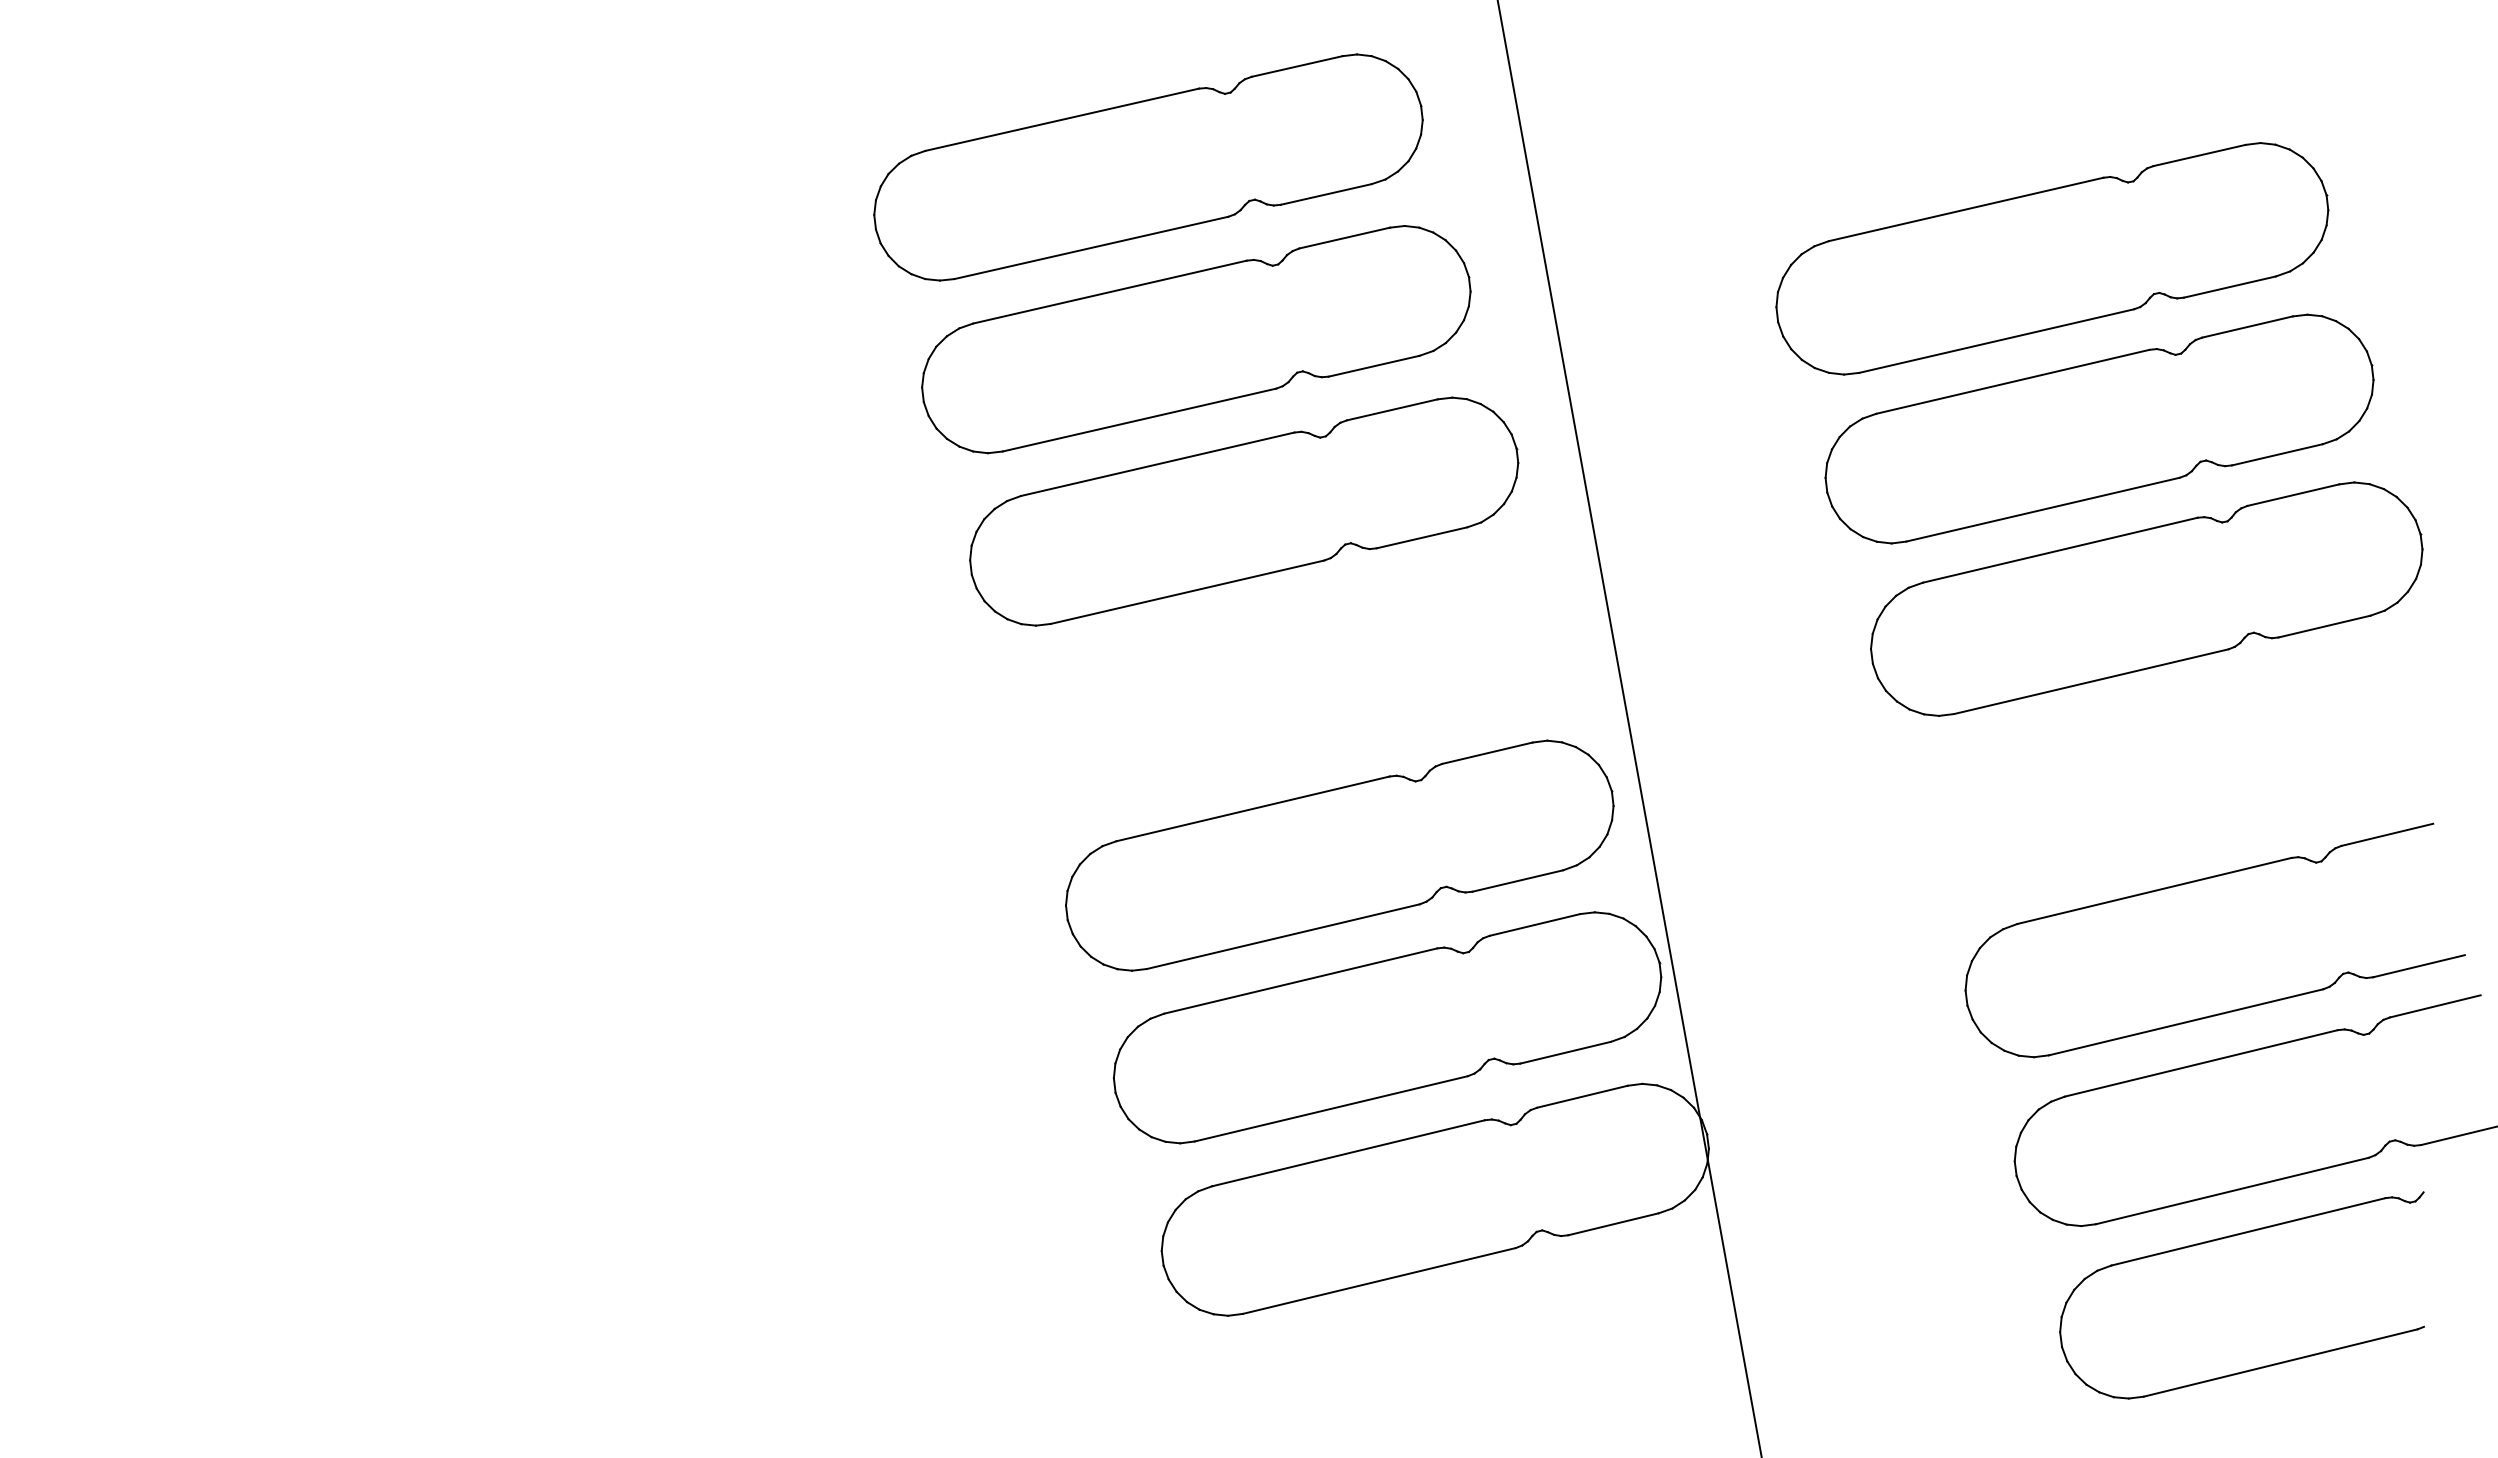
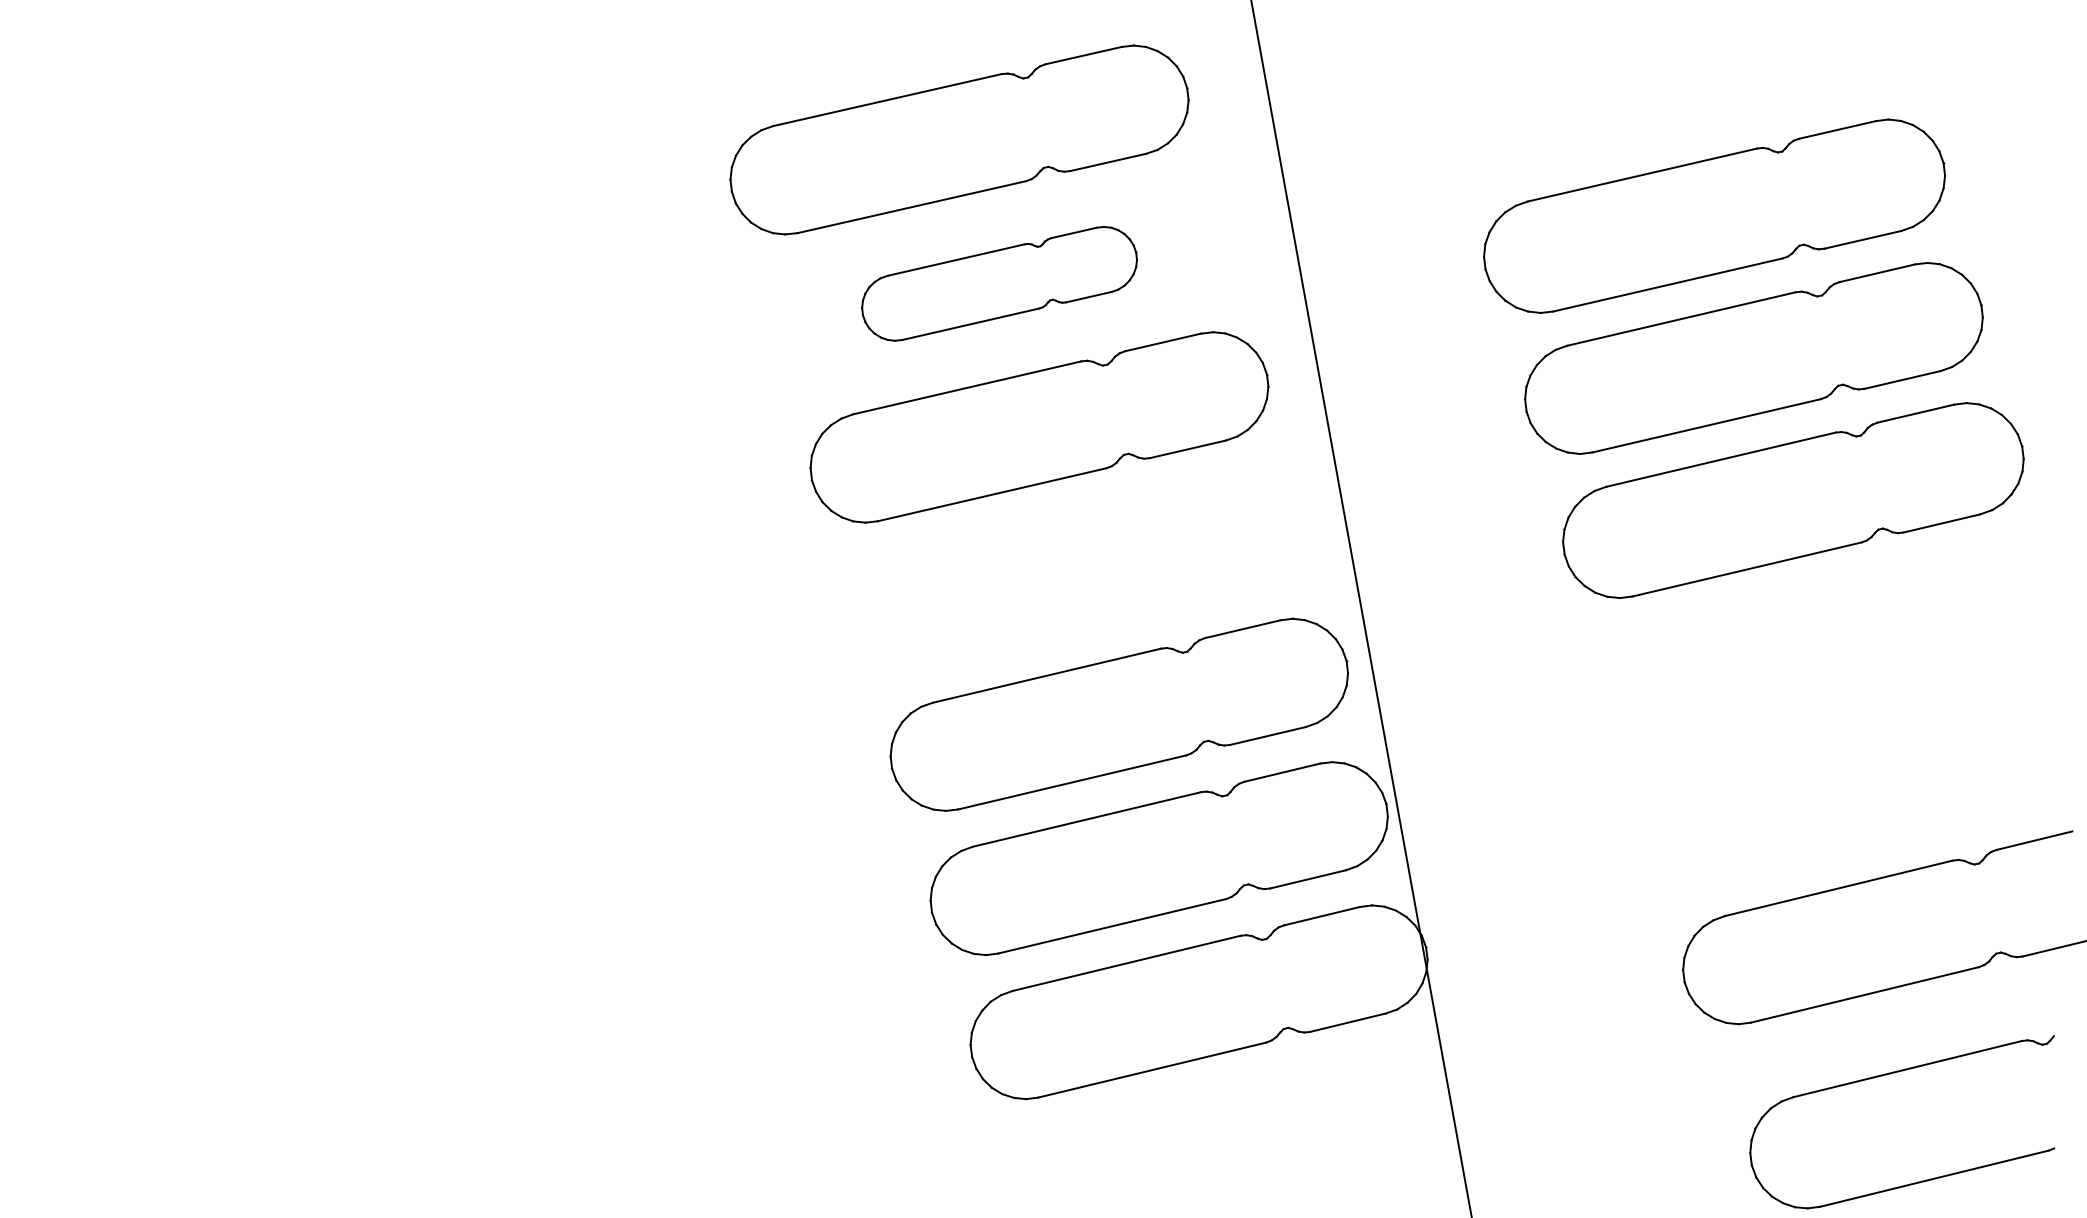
part: (1196, 339) -> (999, 283), size x0.6
part: (2203, 880) -> (1840, 735), removed
part: (2226, 1238) -> (1889, 1074), moved

